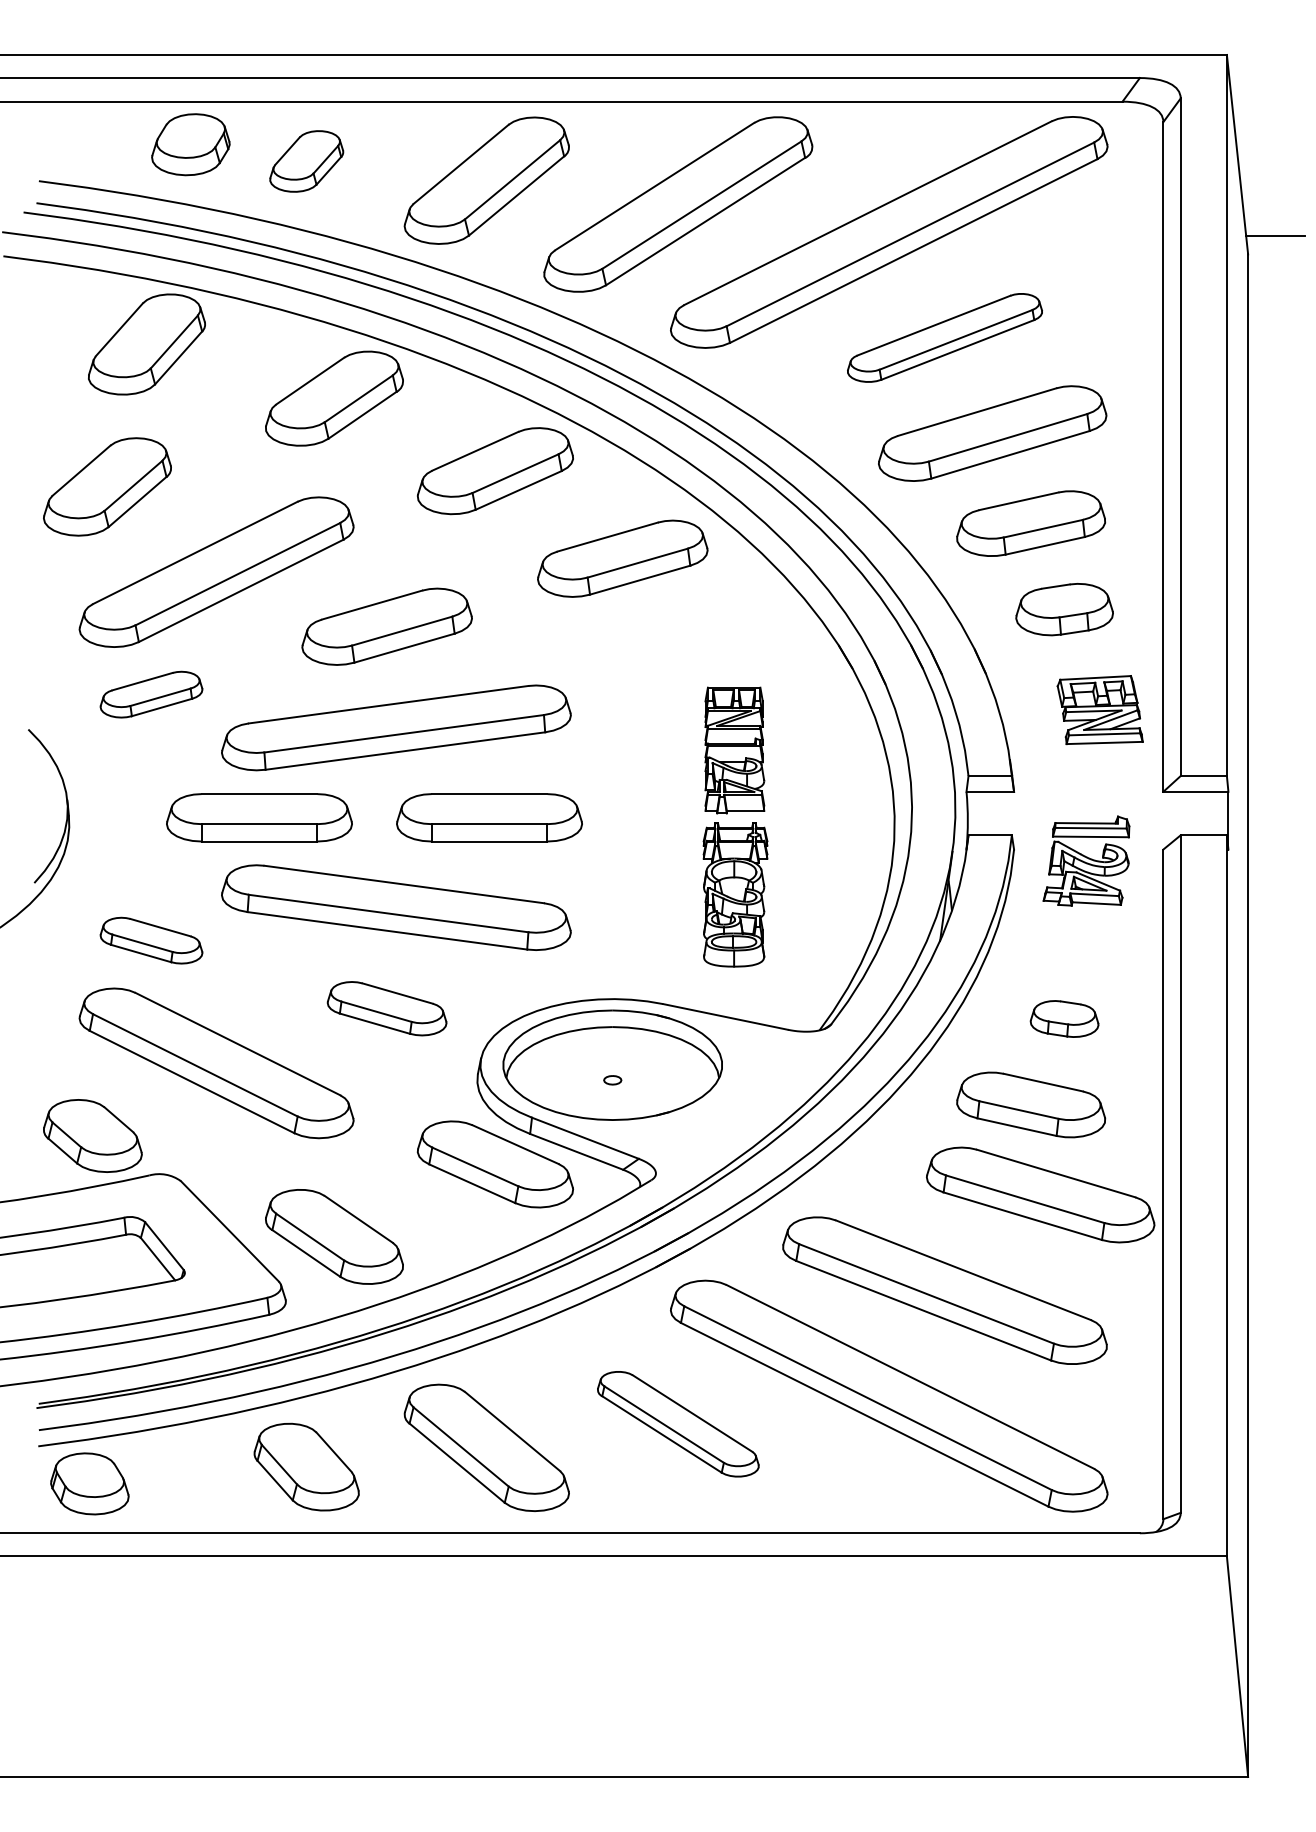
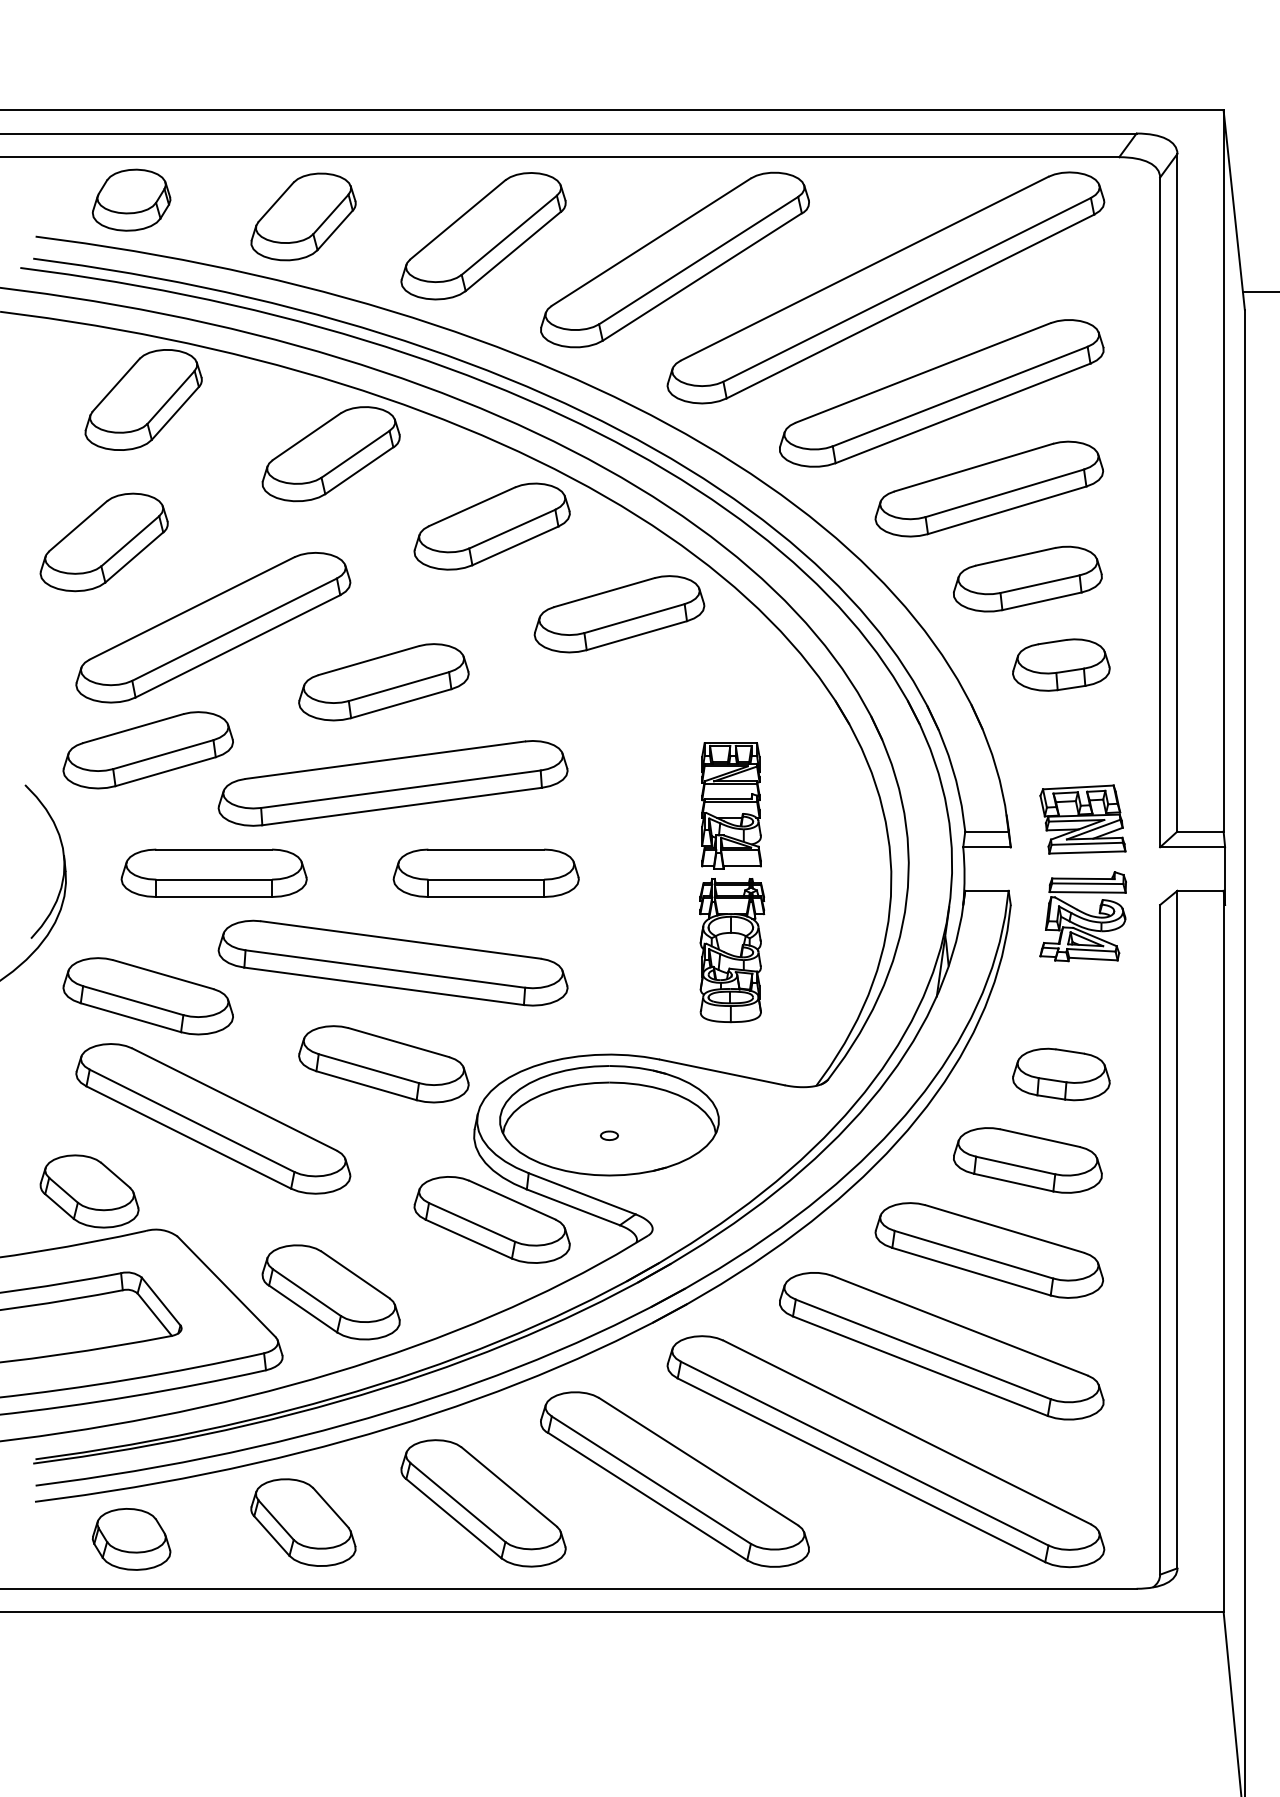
part: (190, 144) -> (131, 199), moved
part: (306, 161) -> (303, 216), size x1.43
part: (944, 337) -> (941, 392), size x1.67
part: (151, 694) -> (148, 749), size x1.67
part: (1099, 710) -> (1082, 819), moved
part: (259, 817) -> (214, 872), moved
part: (151, 940) -> (148, 995), size x1.67
part: (386, 1008) -> (383, 1063), size x1.43
part: (1064, 1018) -> (1061, 1073), size x1.43
part: (1040, 1194) -> (989, 1249), moved
part: (678, 1424) -> (675, 1479), size x1.67
part: (89, 1483) -> (131, 1538), moved

